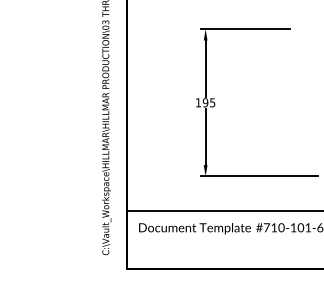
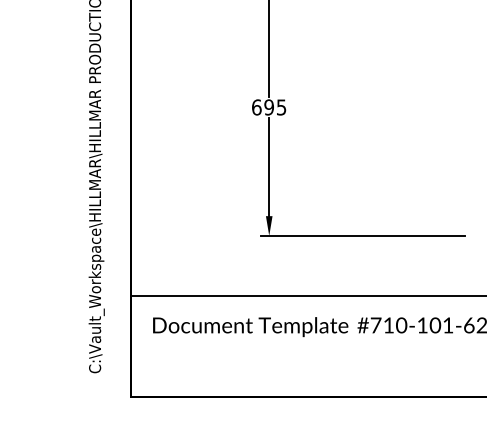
text: (198, 102) -> (256, 106), 195 -> 695

